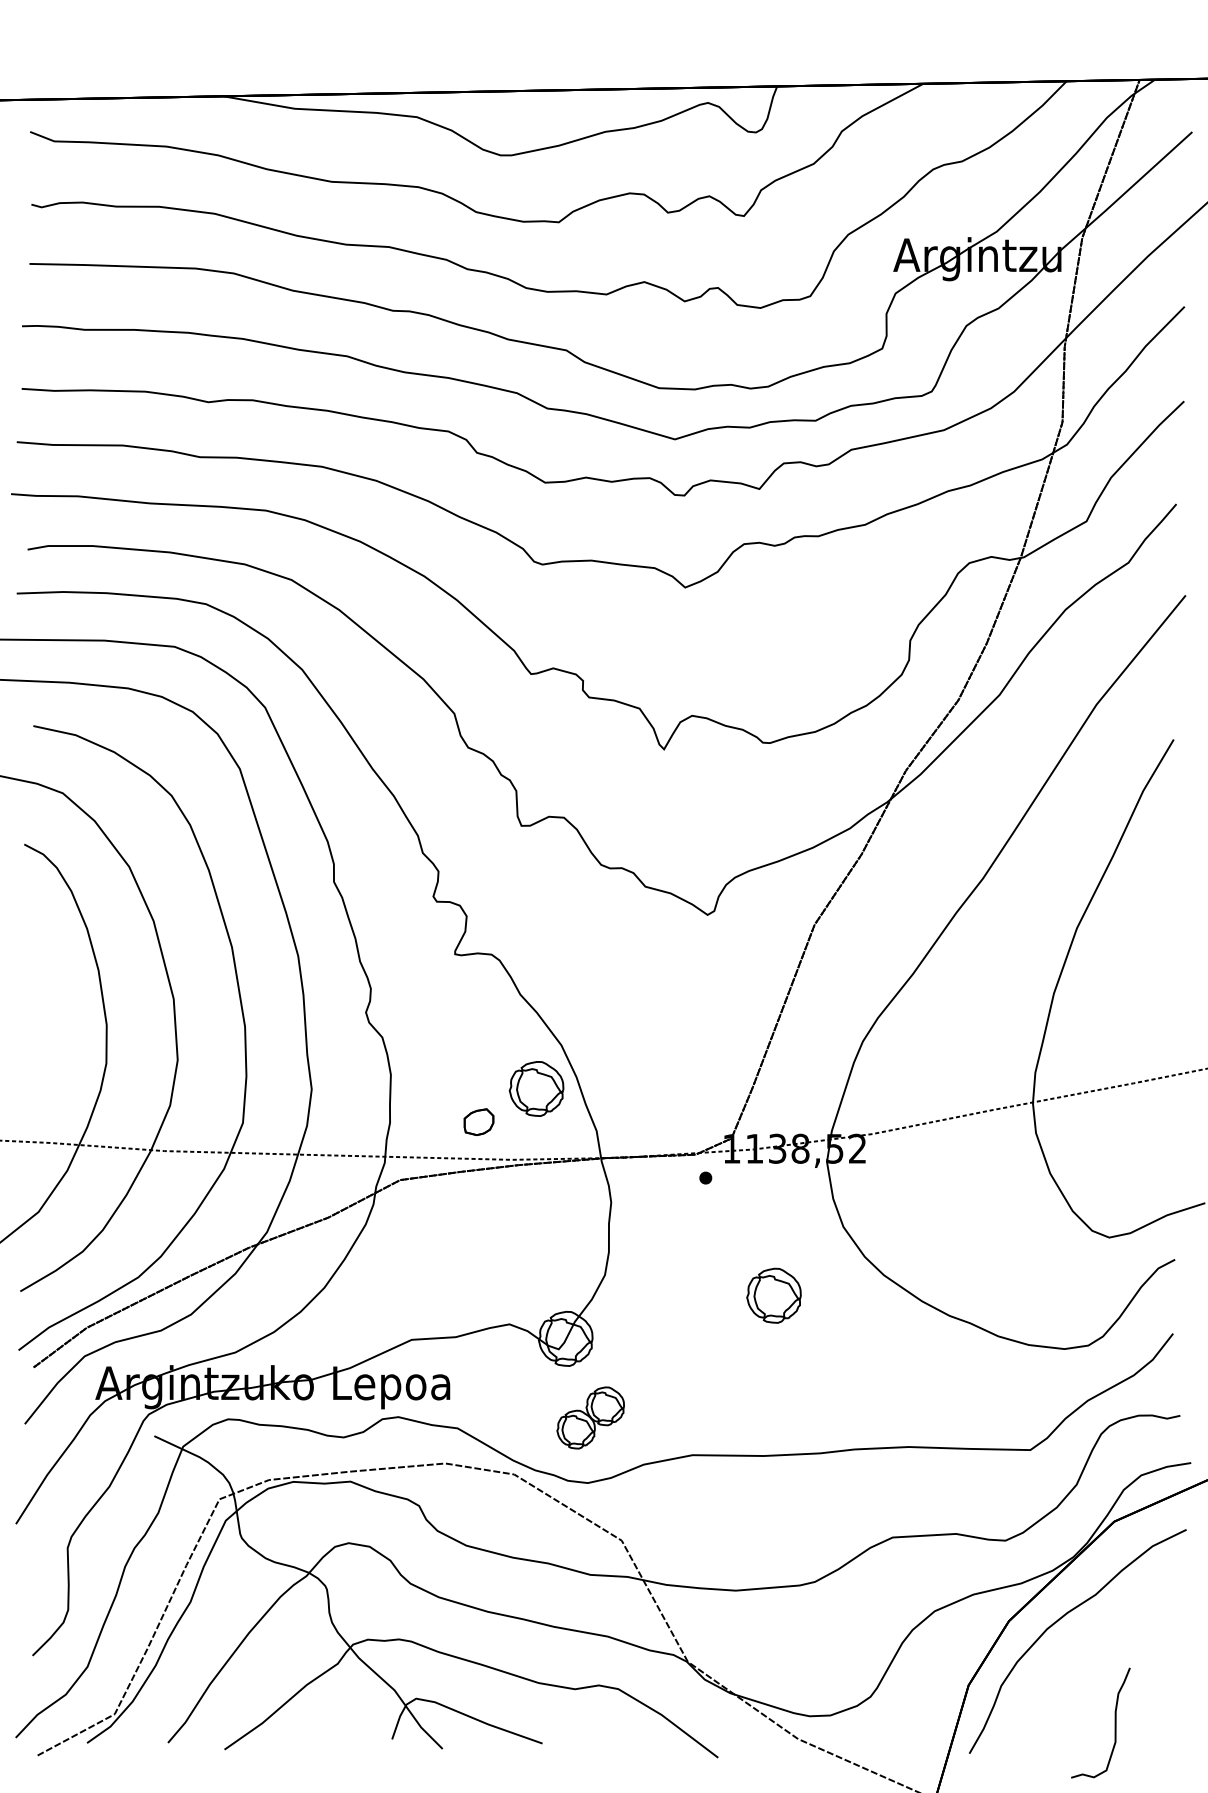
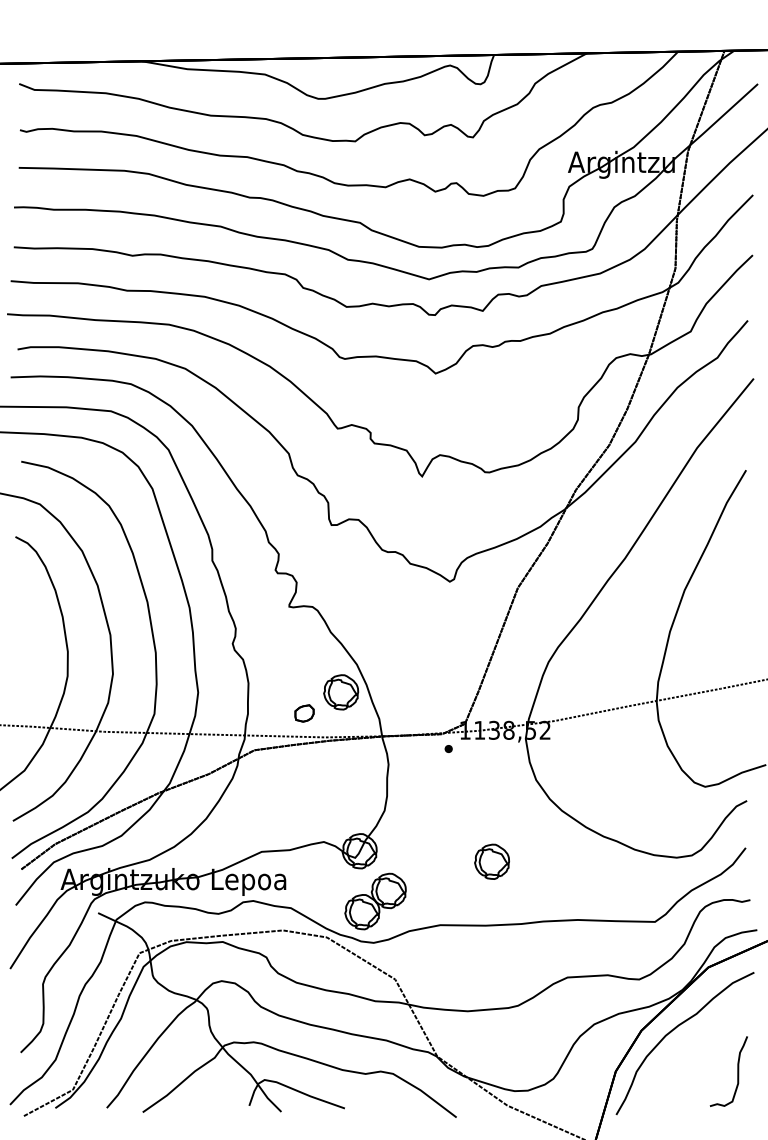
part: (773, 1295) -> (491, 861), moved
part: (590, 1417) -> (375, 901), size x1.43
curve: (1114, 1723) -> (737, 1071), moved

